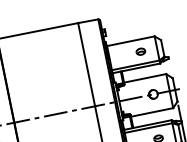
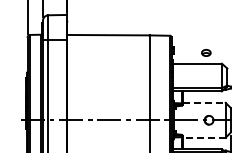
part: (140, 51) -> (206, 52), moved
line: (145, 77) -> (204, 102), solid -> dashed
line: (152, 112) -> (204, 137), solid -> dashed

